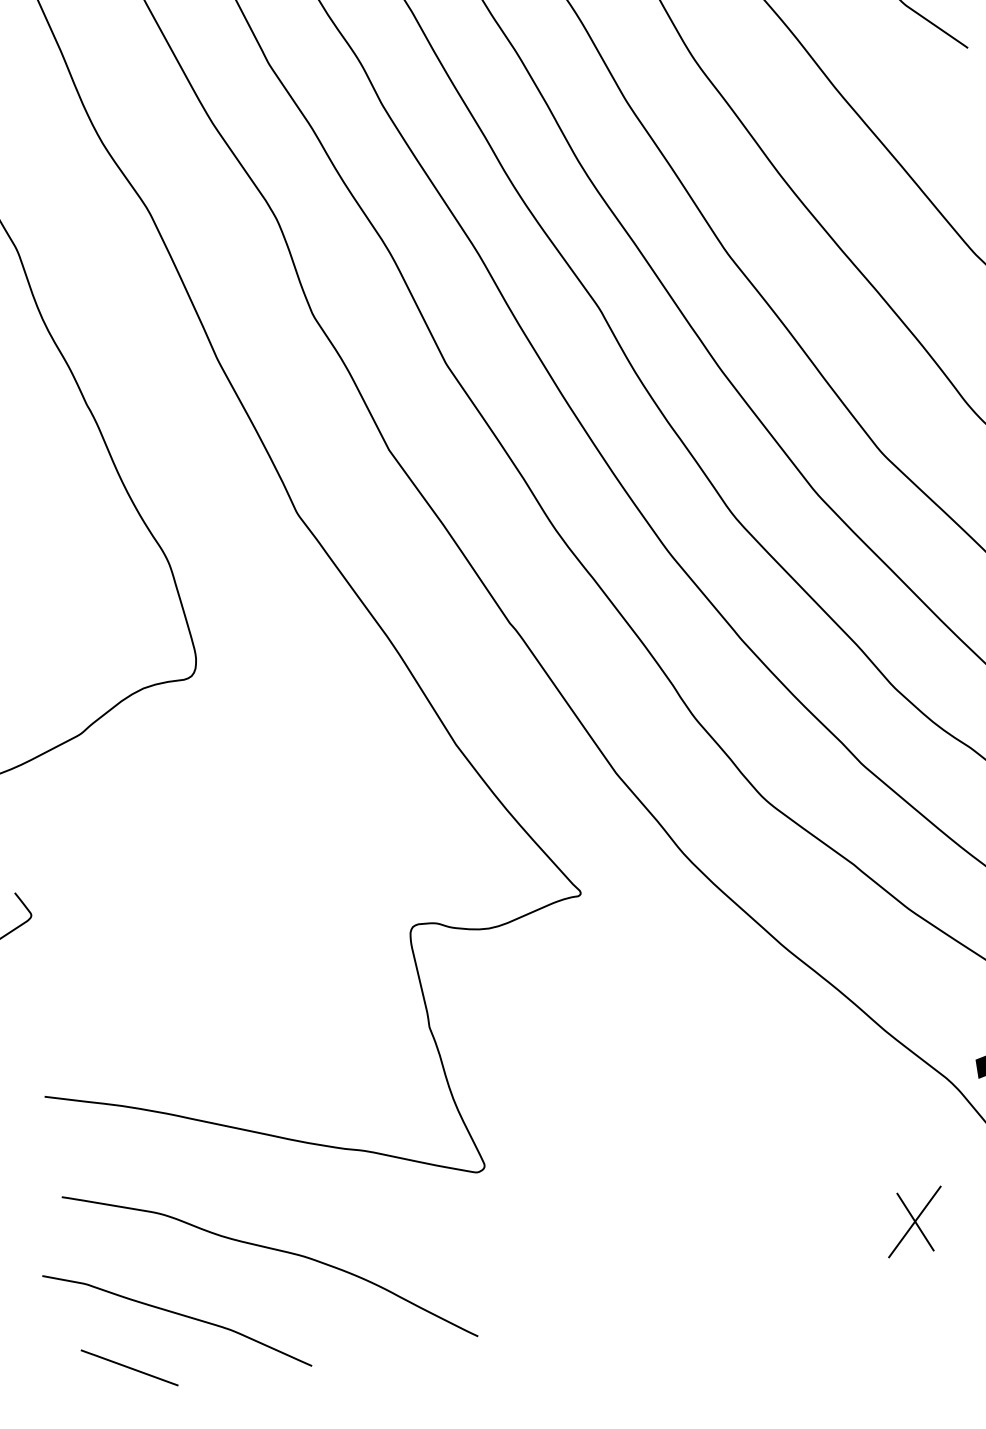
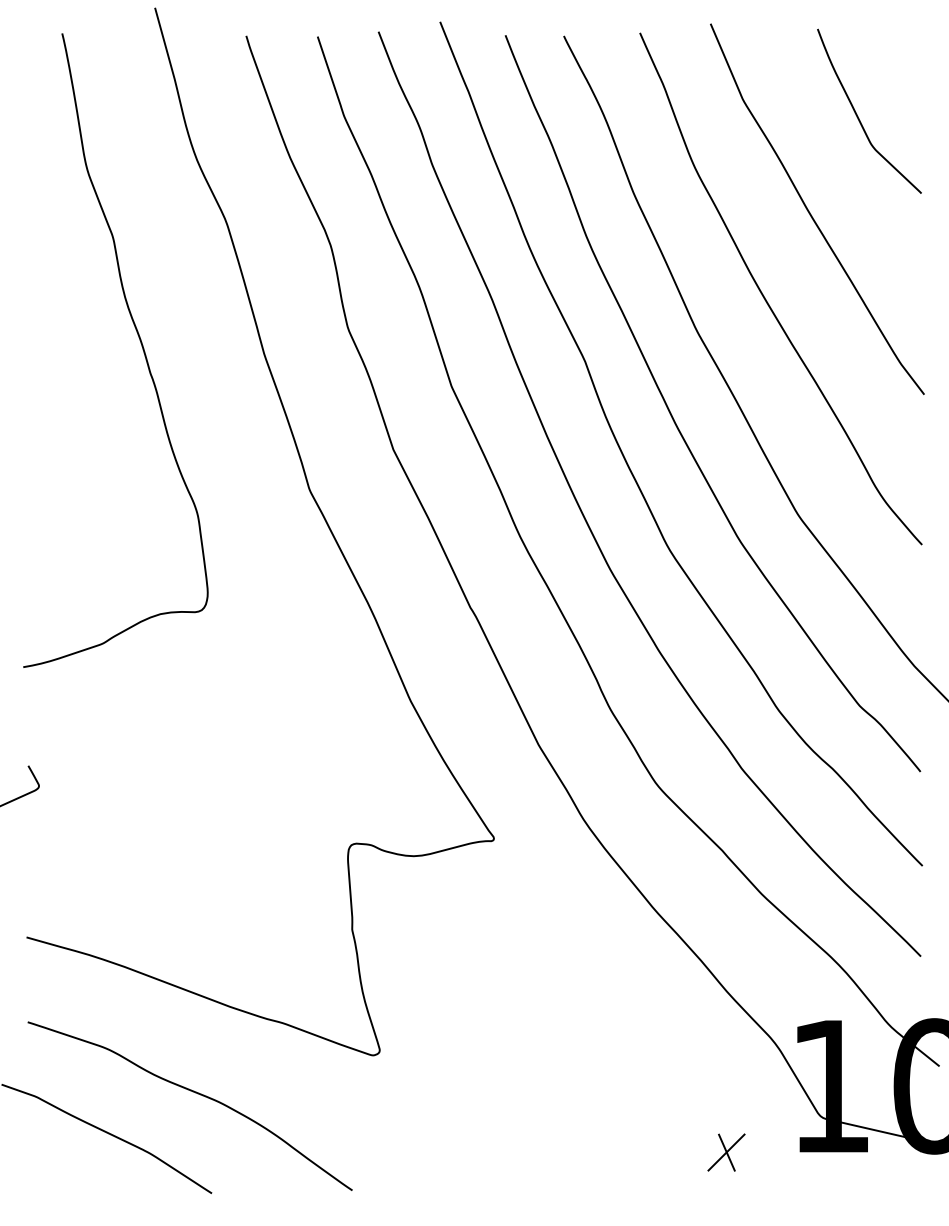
part: (914, 1221) -> (726, 1152), size x0.7
line: (129, 1367) -> (61, 1171), removed

